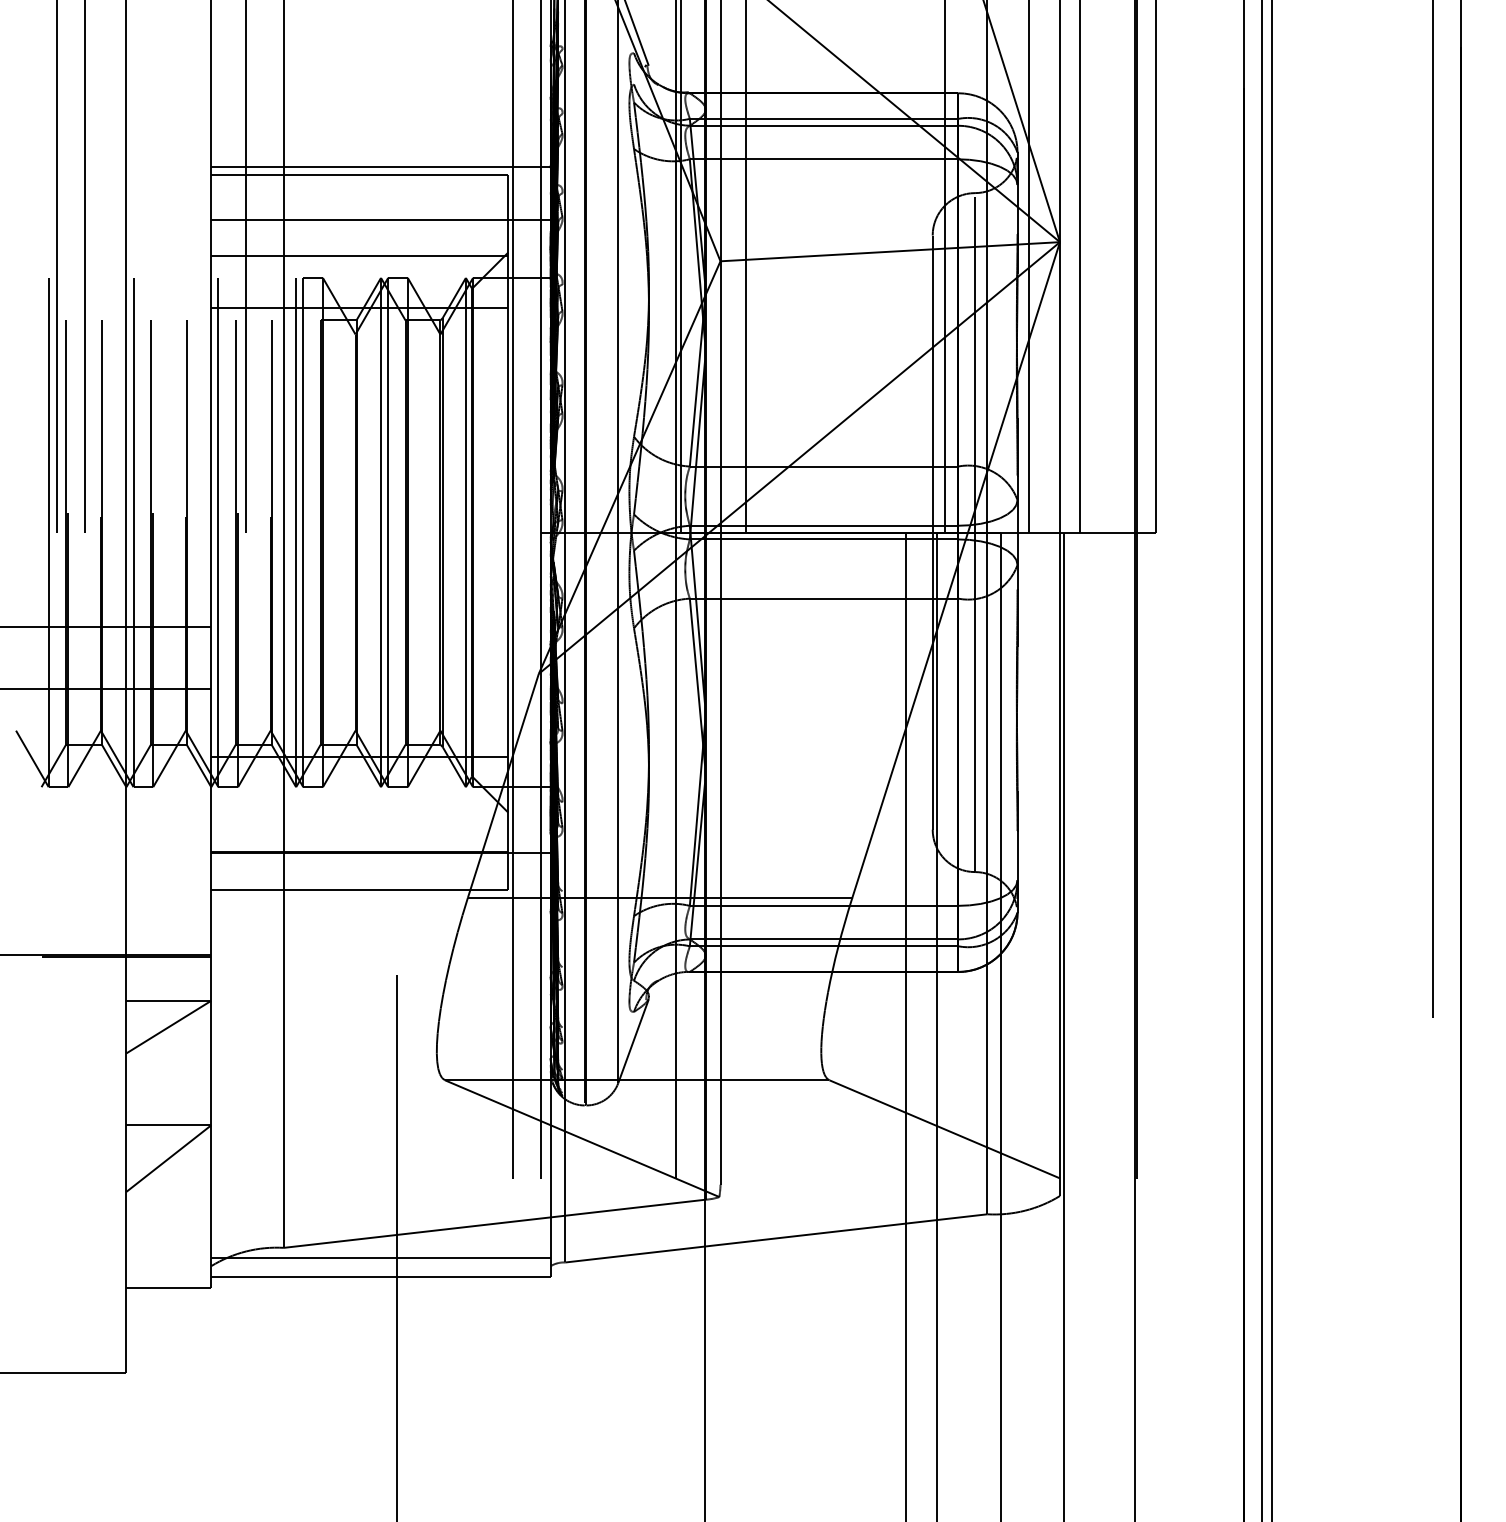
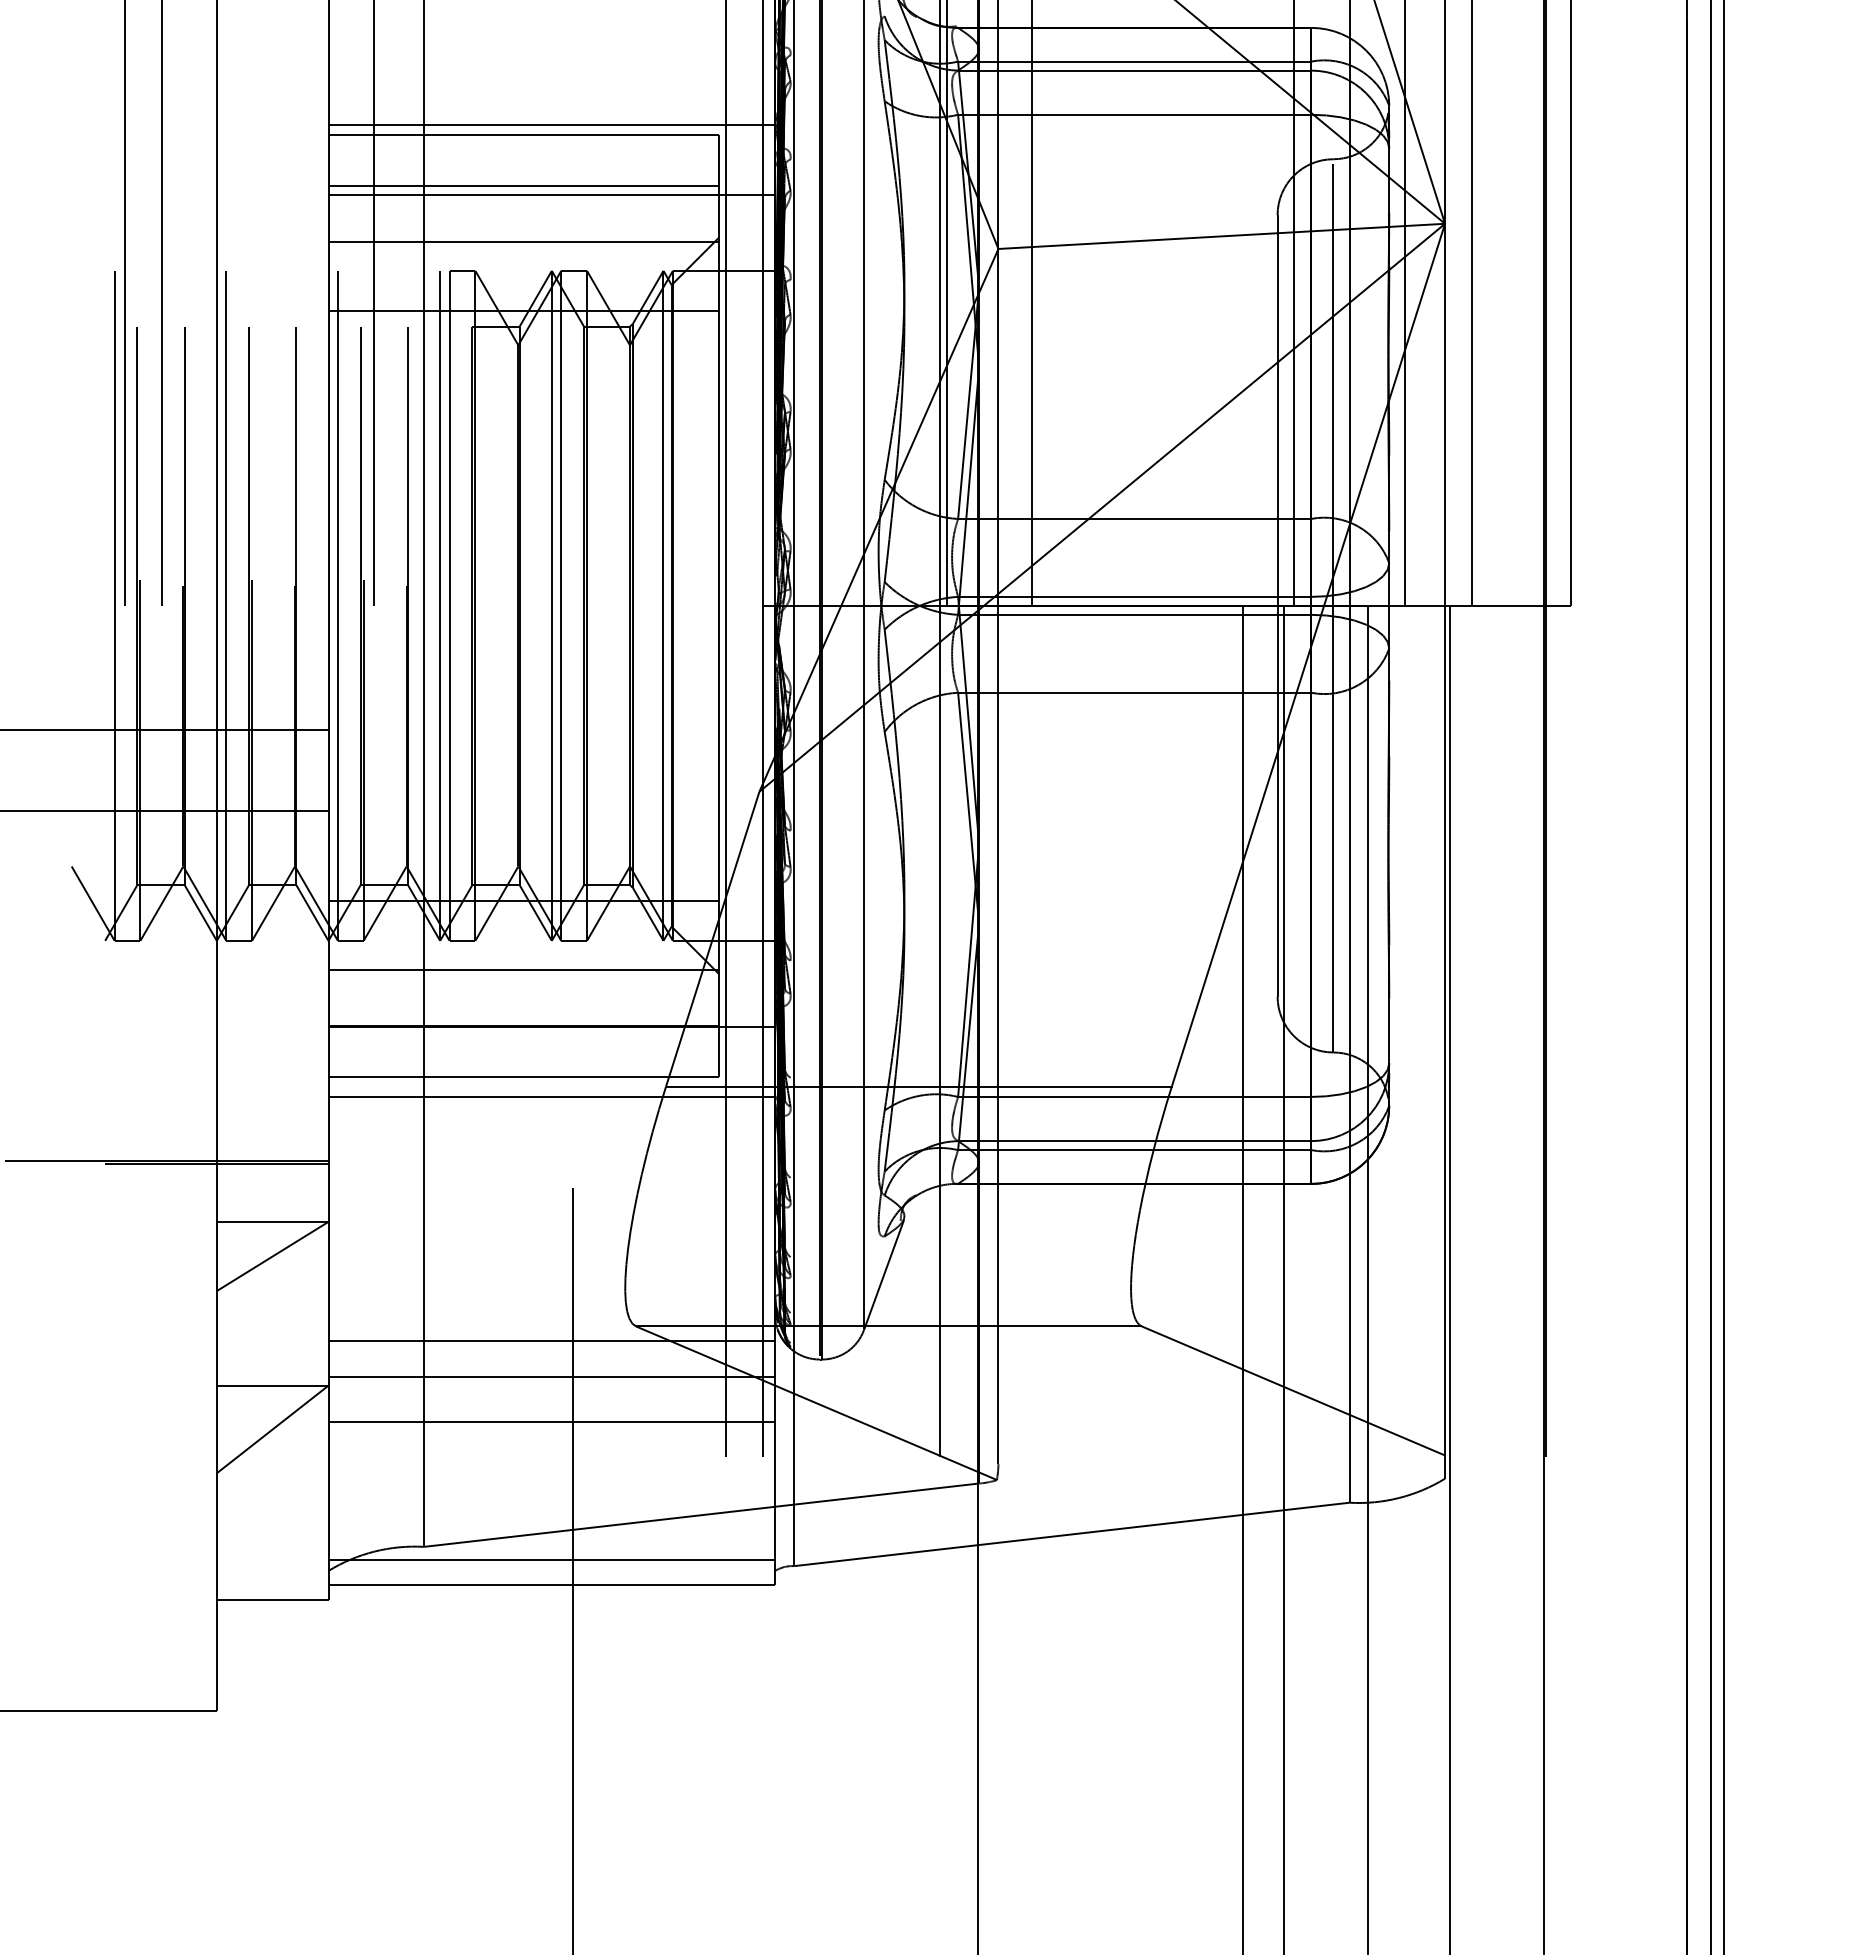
line: (359, 213) -> (523, 186), added
line: (359, 809) -> (523, 970), added
line: (380, 905) -> (551, 1096), added
line: (380, 1091) -> (551, 1341), added
line: (380, 1118) -> (551, 1376), added
line: (380, 1153) -> (551, 1422), added

